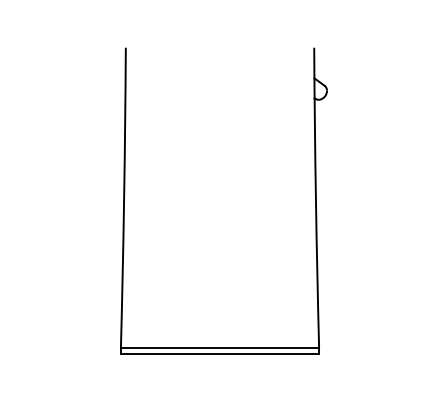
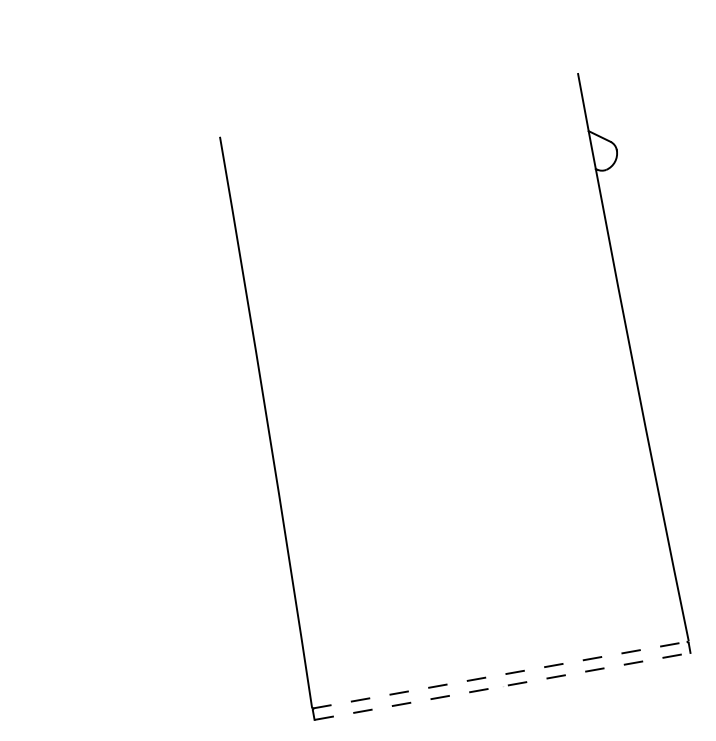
line: (220, 347) -> (501, 674), solid -> dashed
line: (220, 353) -> (503, 685), solid -> dashed

